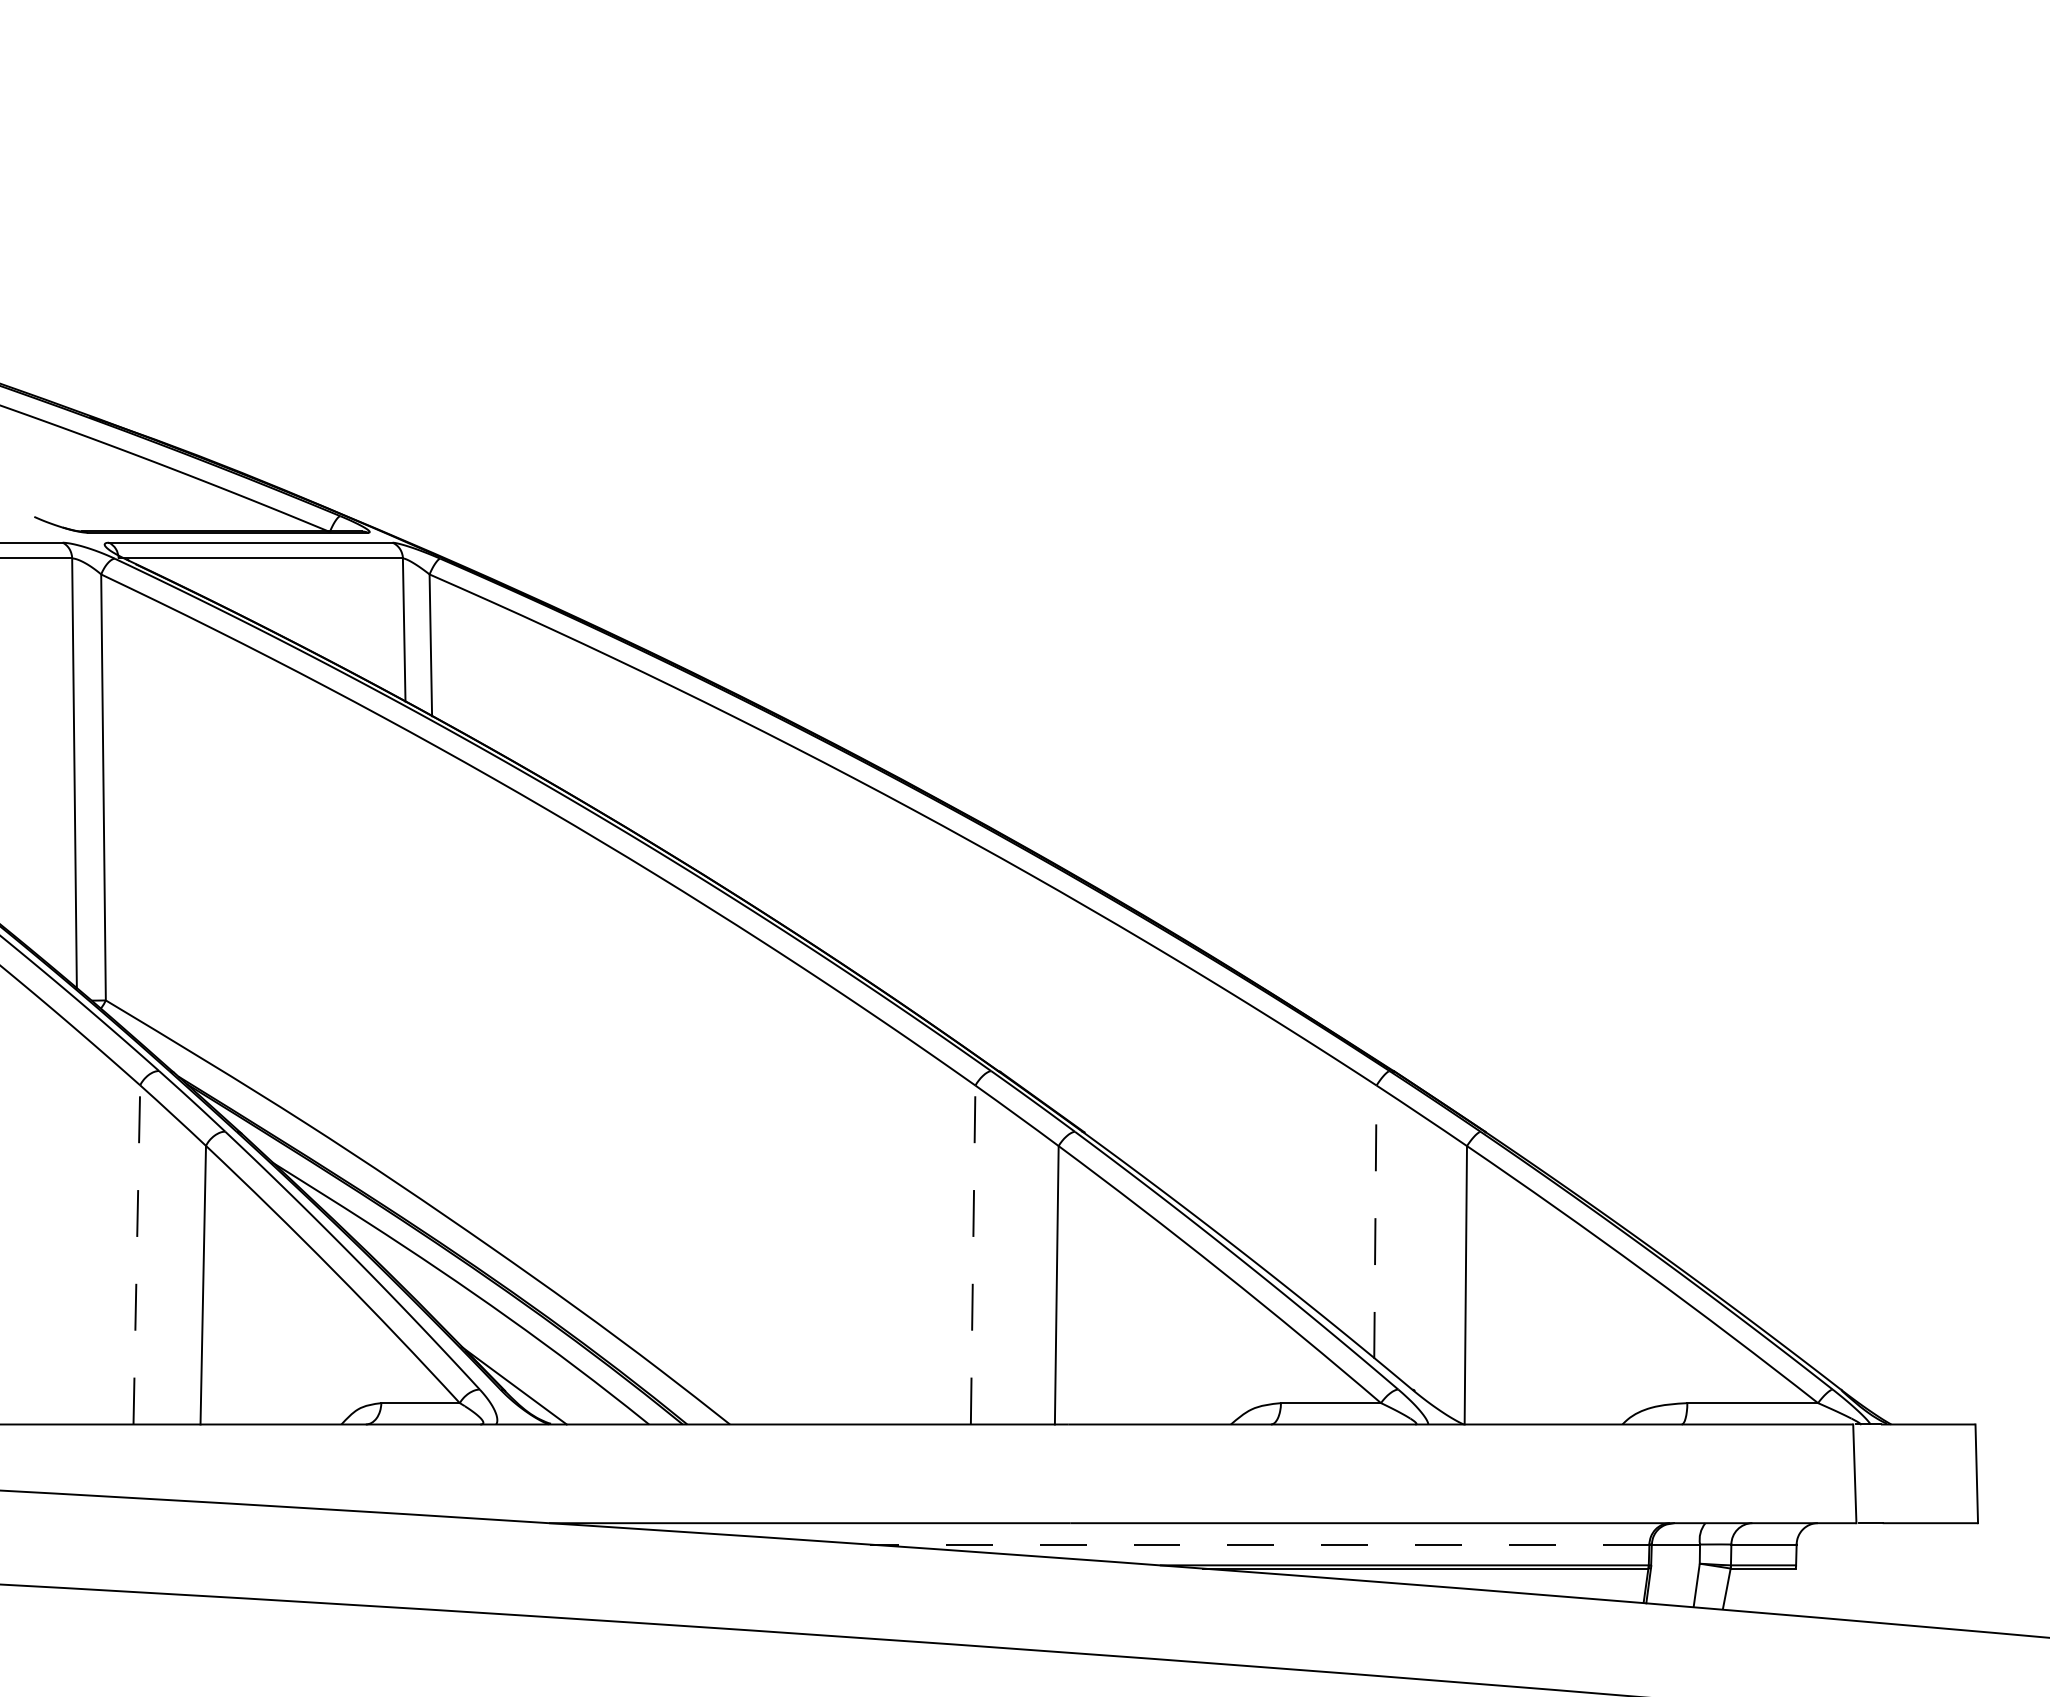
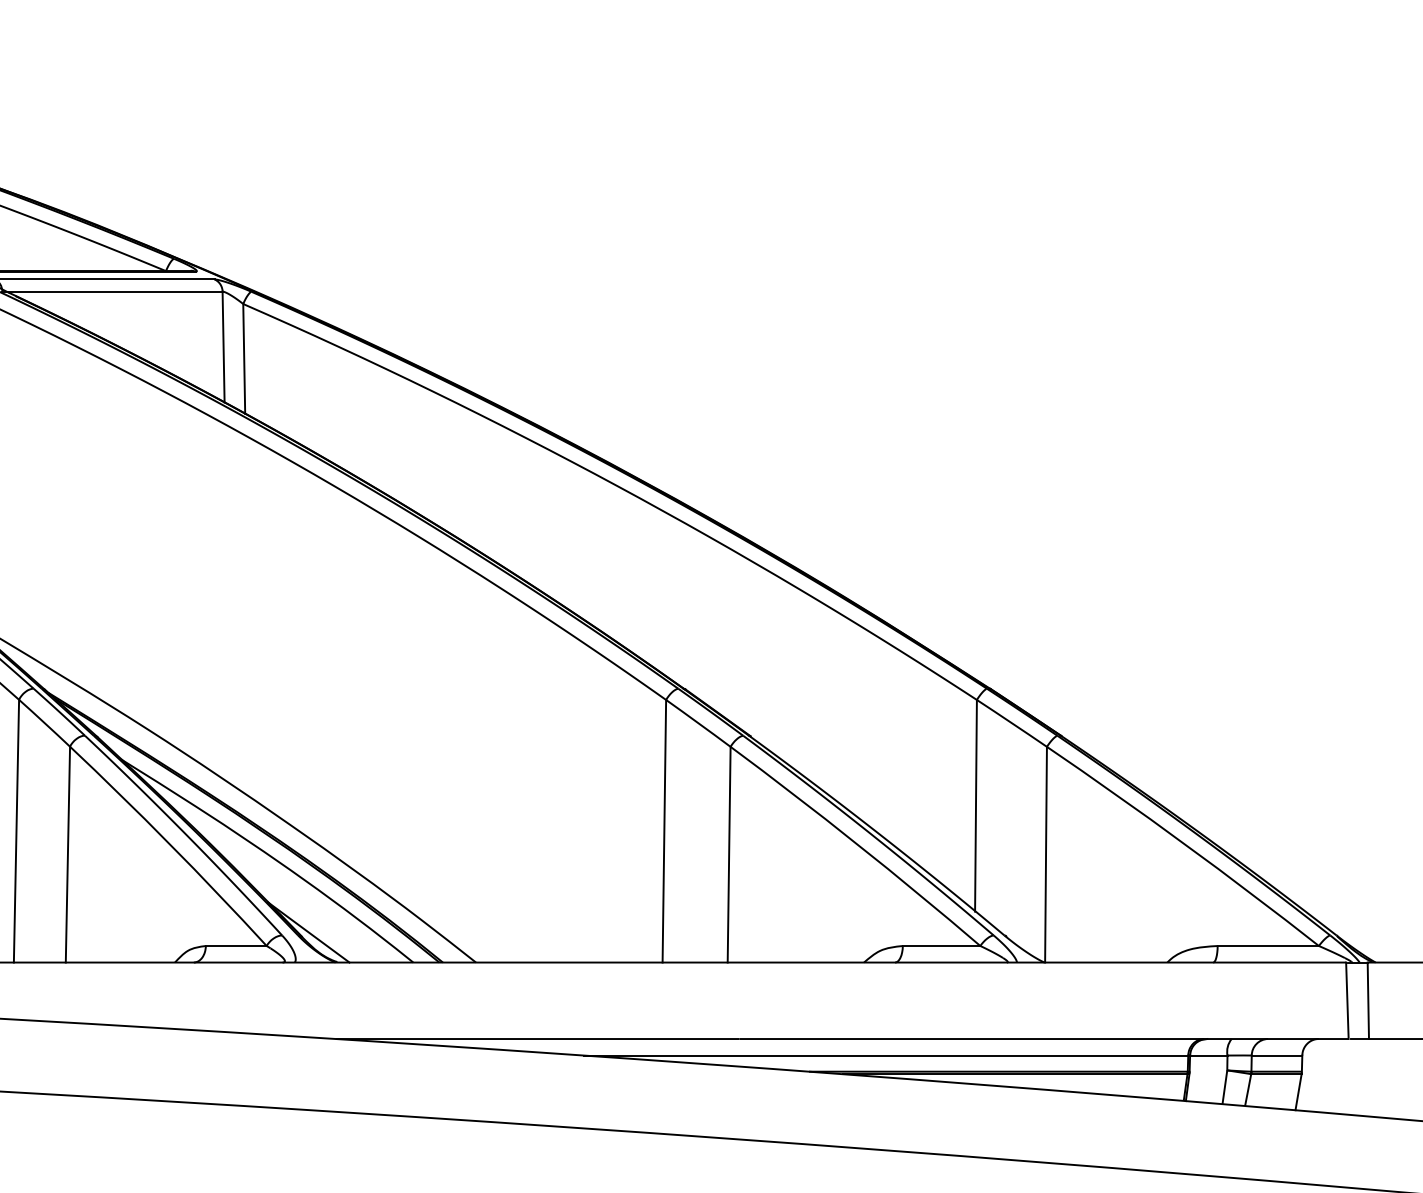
line: (1375, 1222) -> (976, 806), dashed -> solid
line: (136, 1254) -> (16, 830), dashed -> solid
line: (973, 1254) -> (664, 830), dashed -> solid
line: (1881, 1473) -> (1368, 1000), added
line: (1259, 1544) -> (886, 1055), dashed -> solid
line: (1791, 1591) -> (1298, 1091), added

